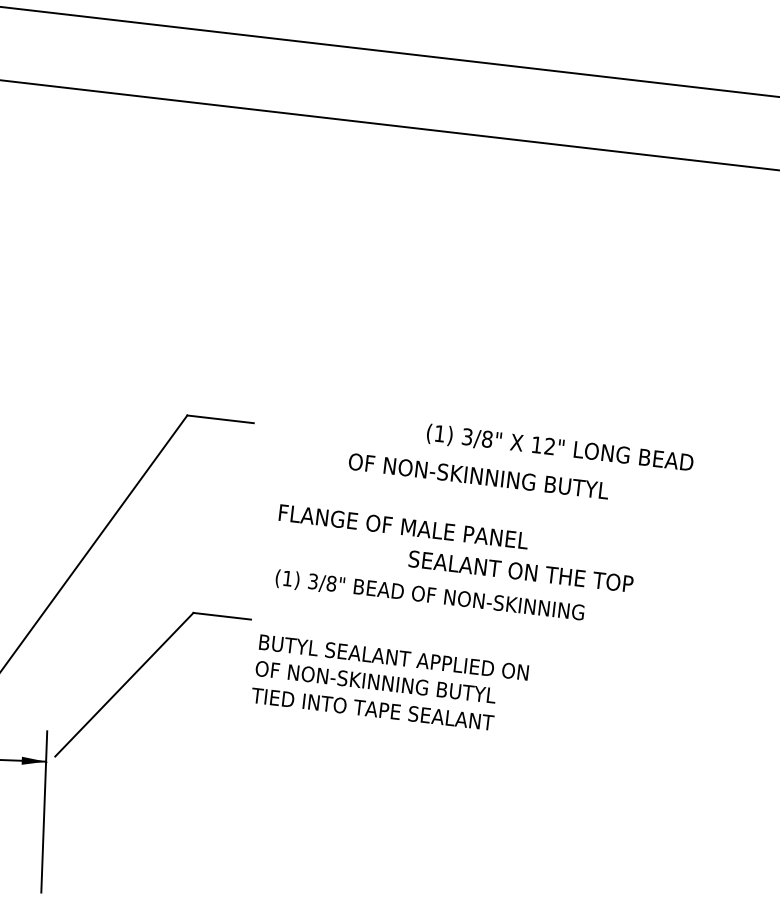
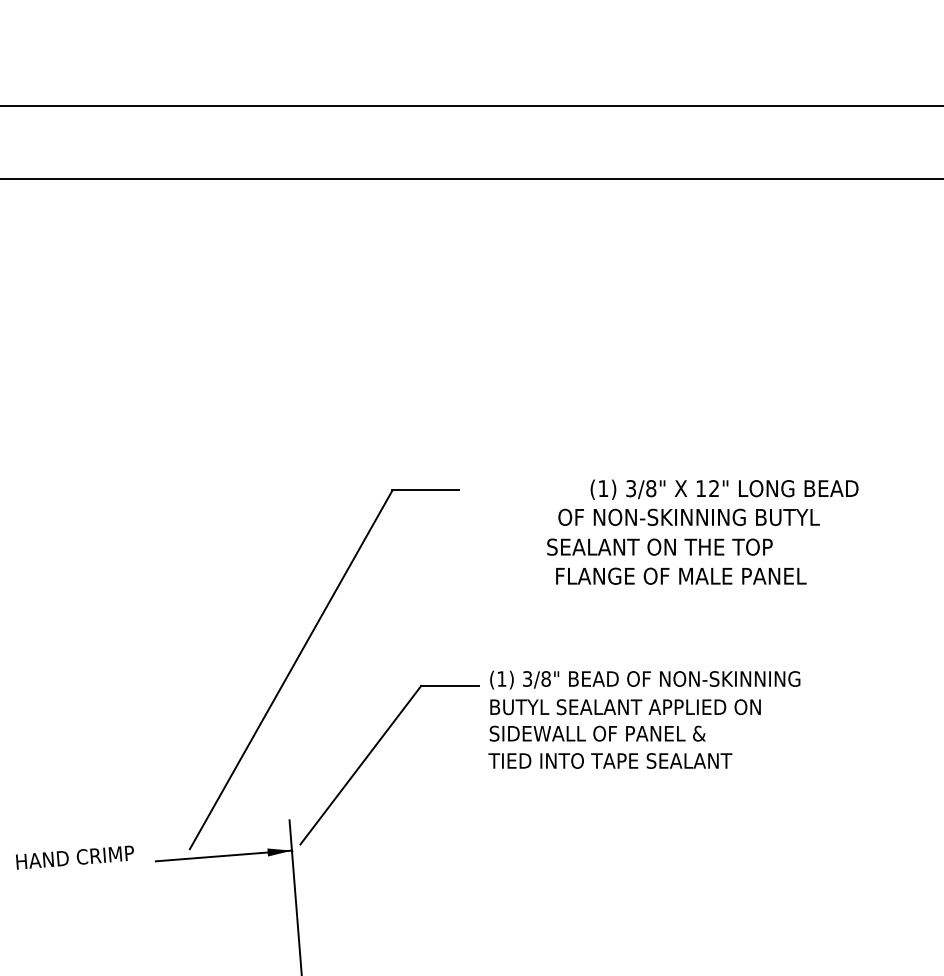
text: (560, 448) -> (724, 489), moved
text: (404, 526) -> (681, 575), moved
text: (520, 570) -> (659, 546), moved
text: (430, 595) -> (645, 679), moved
text: (375, 681) -> (610, 733), OF NON-SKINNING BUTYL -> SIDEWALL OF PANEL &

